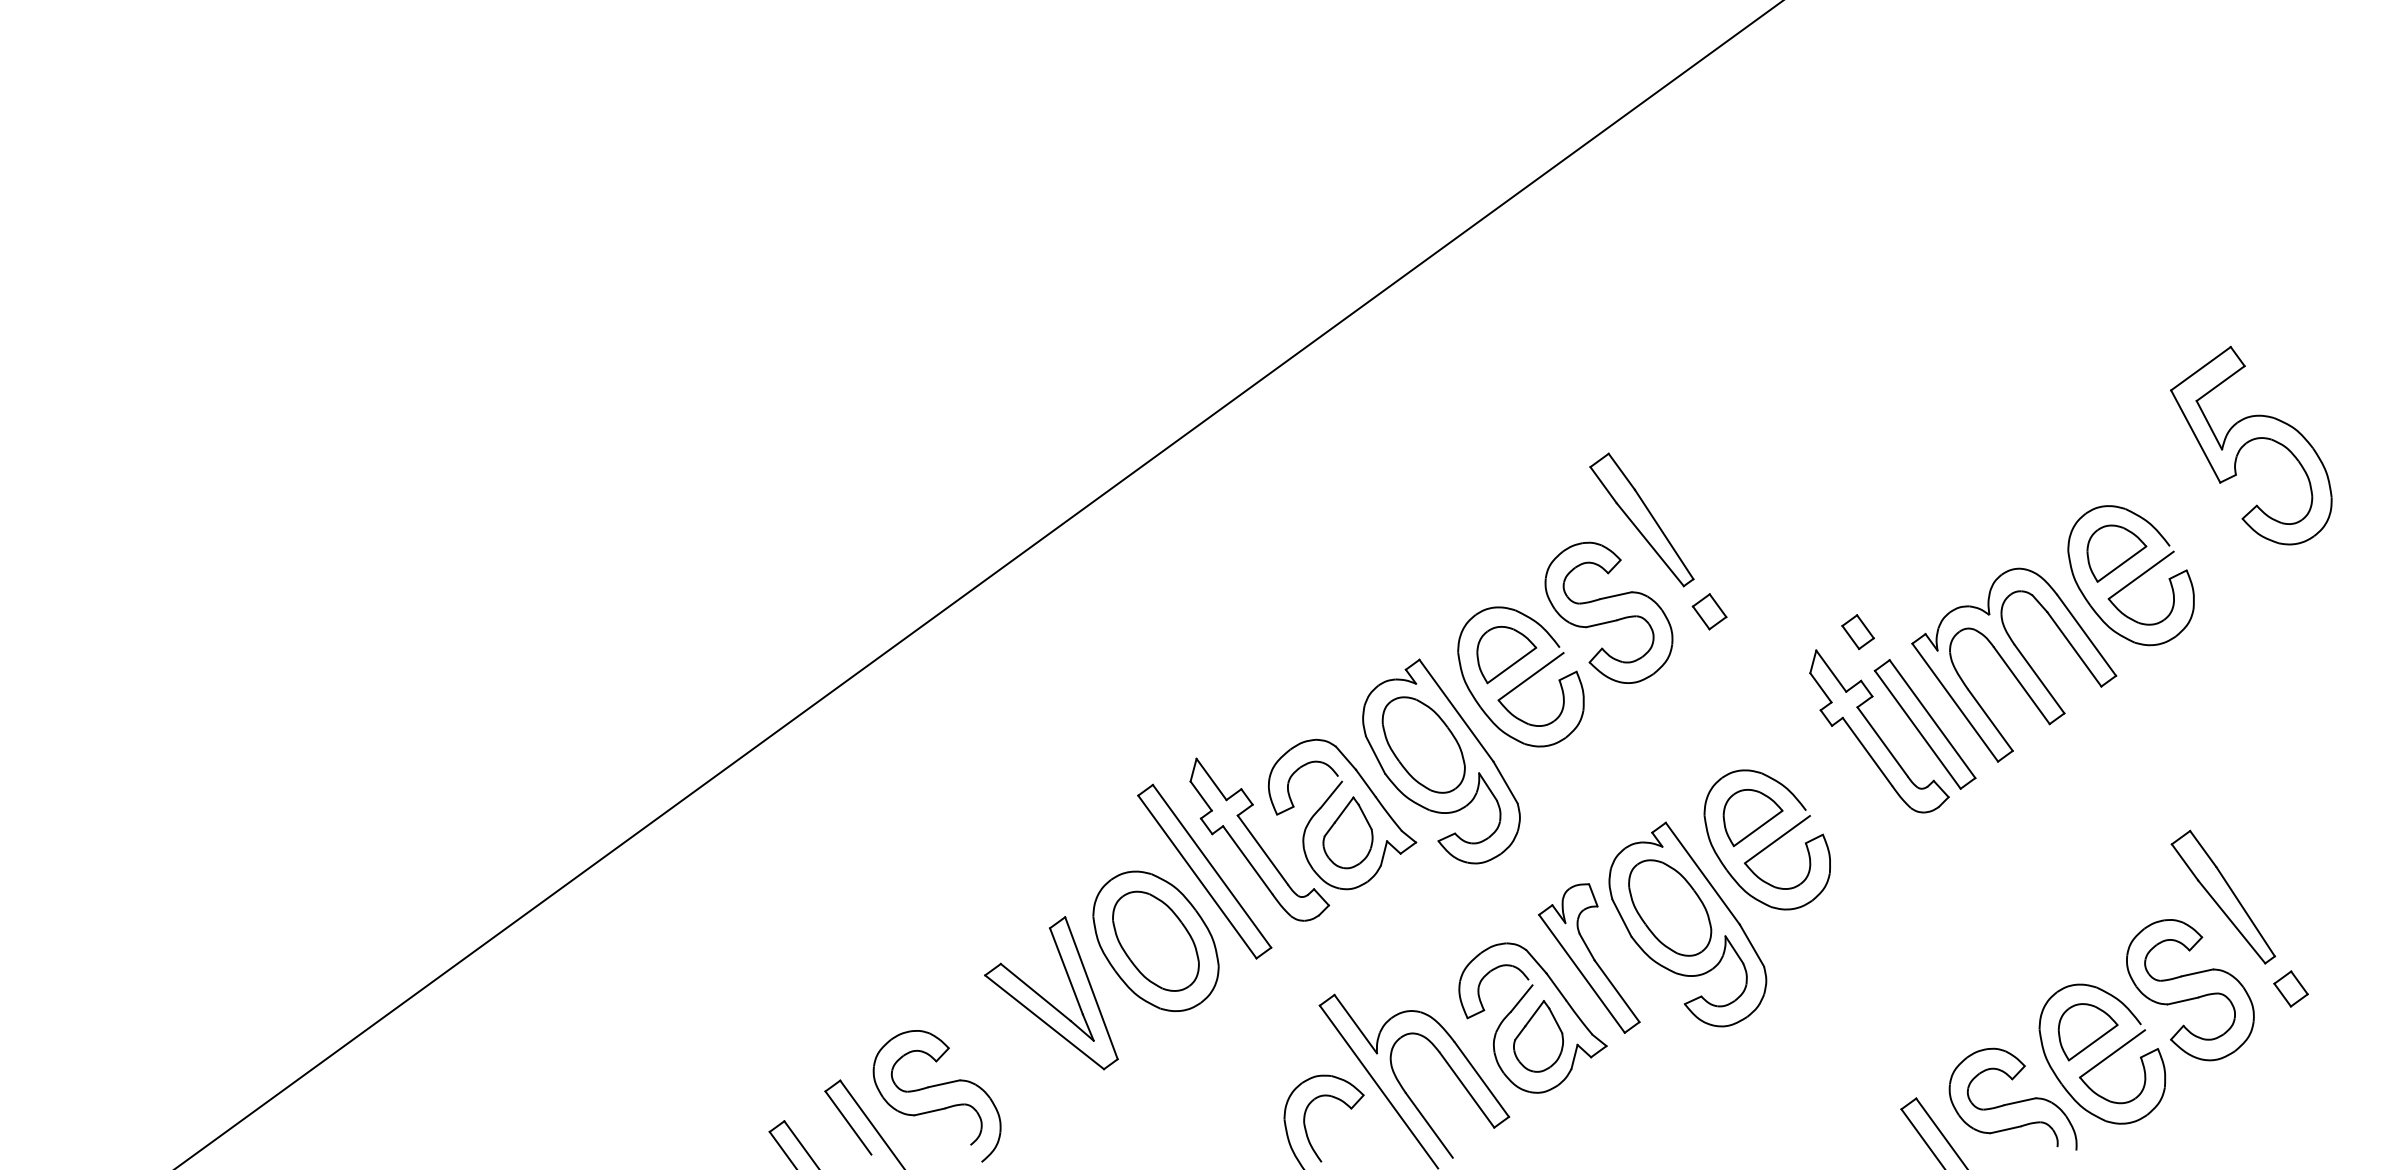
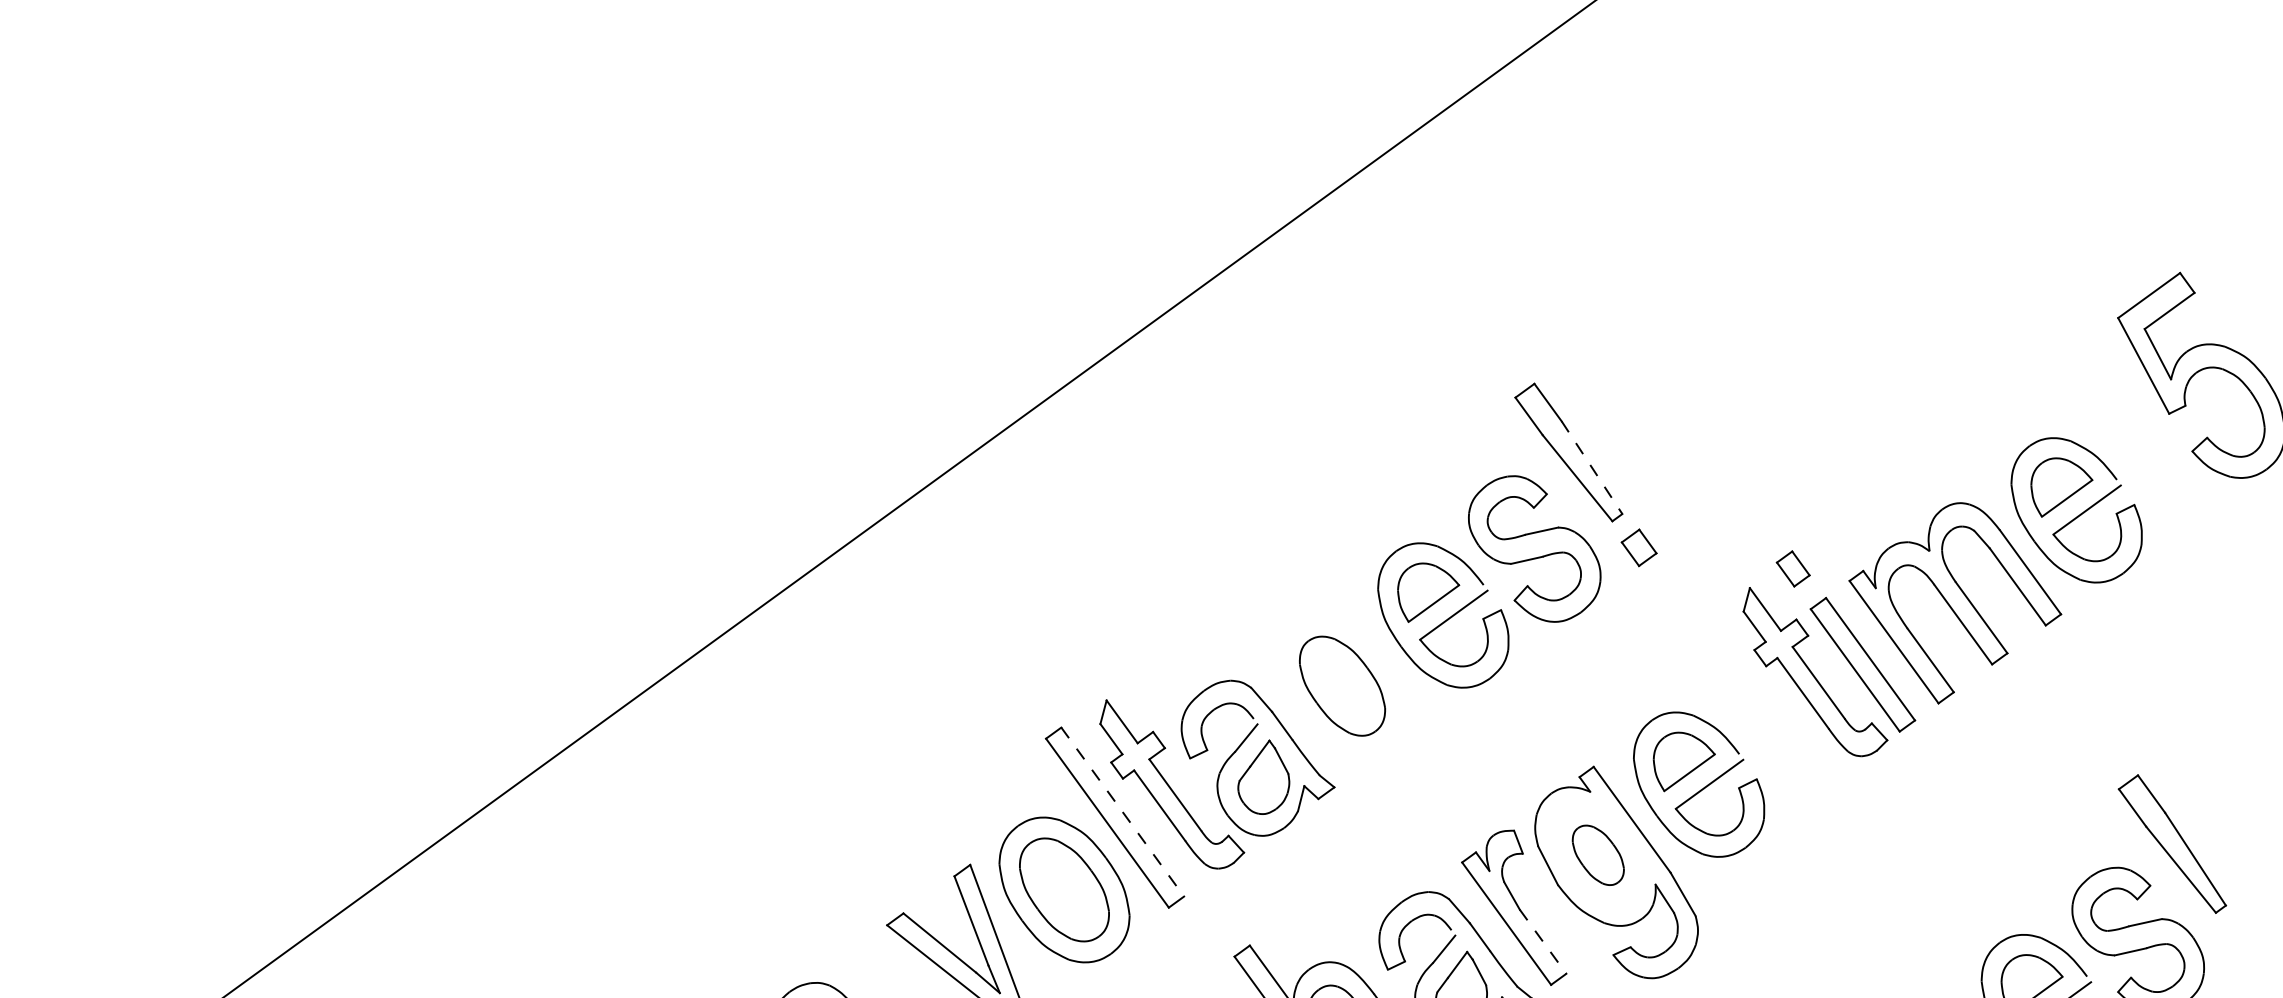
line: (1664, 534) -> (1592, 467), solid -> dashed
part: (1441, 761) -> (1360, 703), removed
line: (1212, 866) -> (1123, 812), solid -> dashed
part: (1670, 907) -> (1598, 854), size x0.6
part: (2290, 988) -> (2242, 938), removed
line: (1617, 991) -> (1543, 941), solid -> dashed

